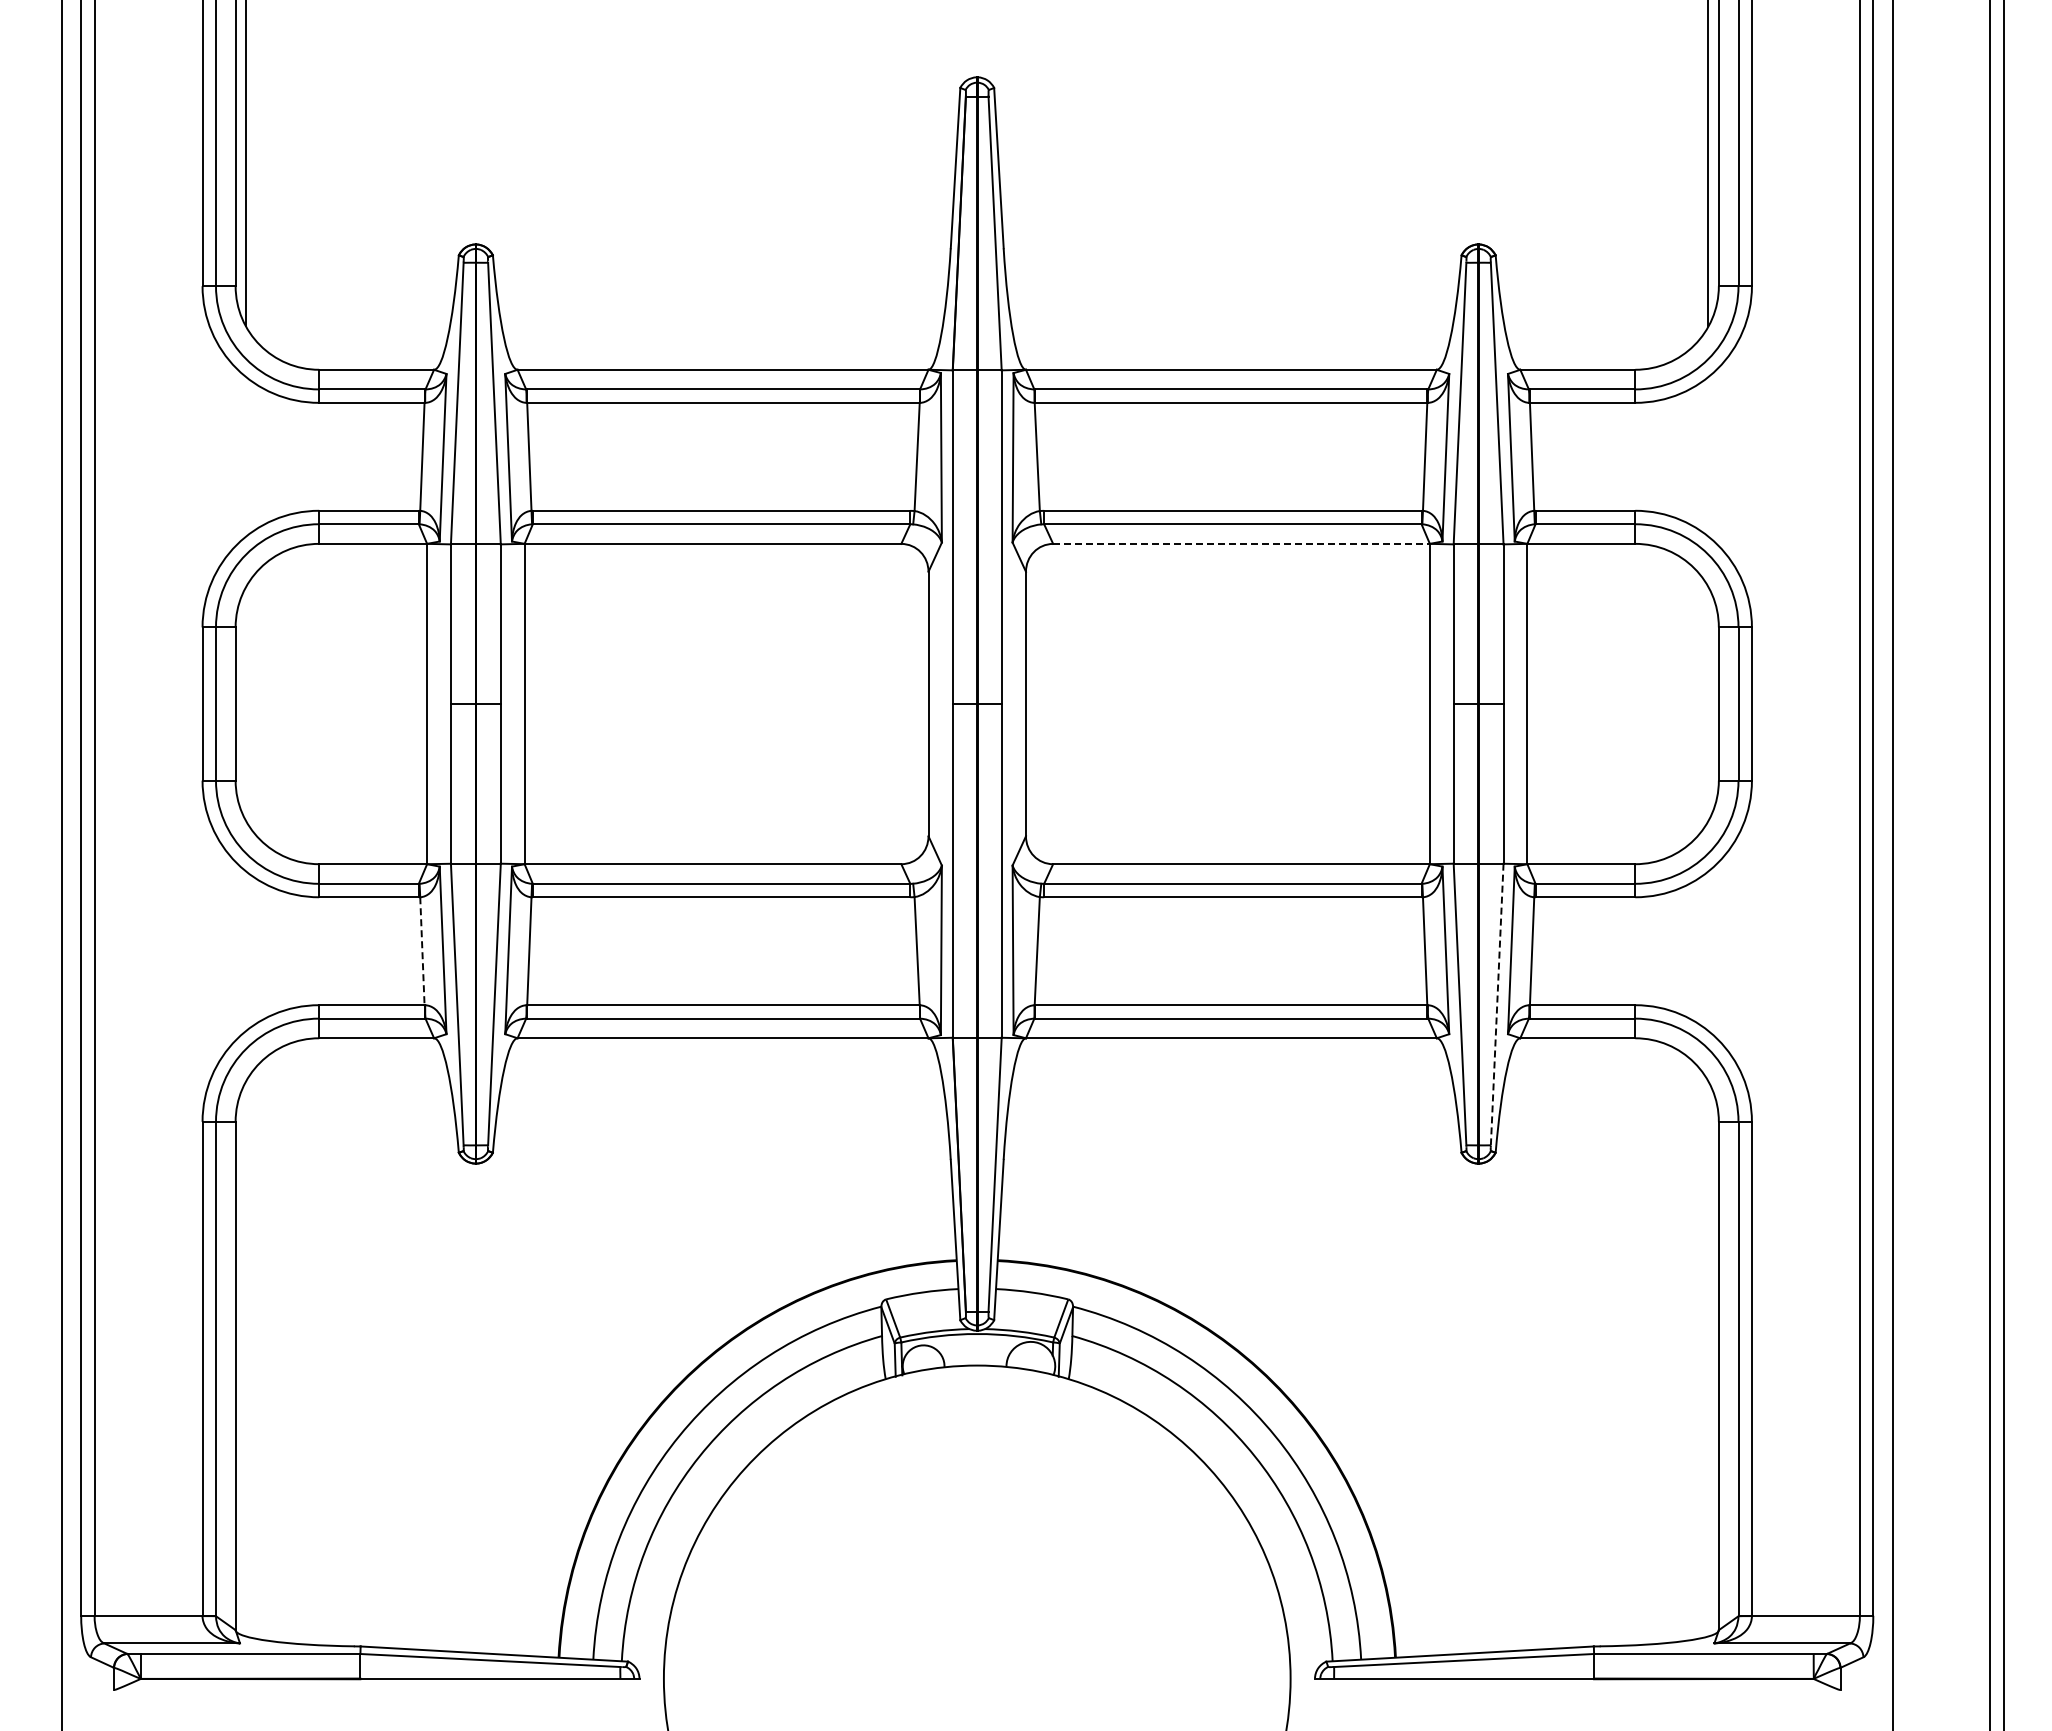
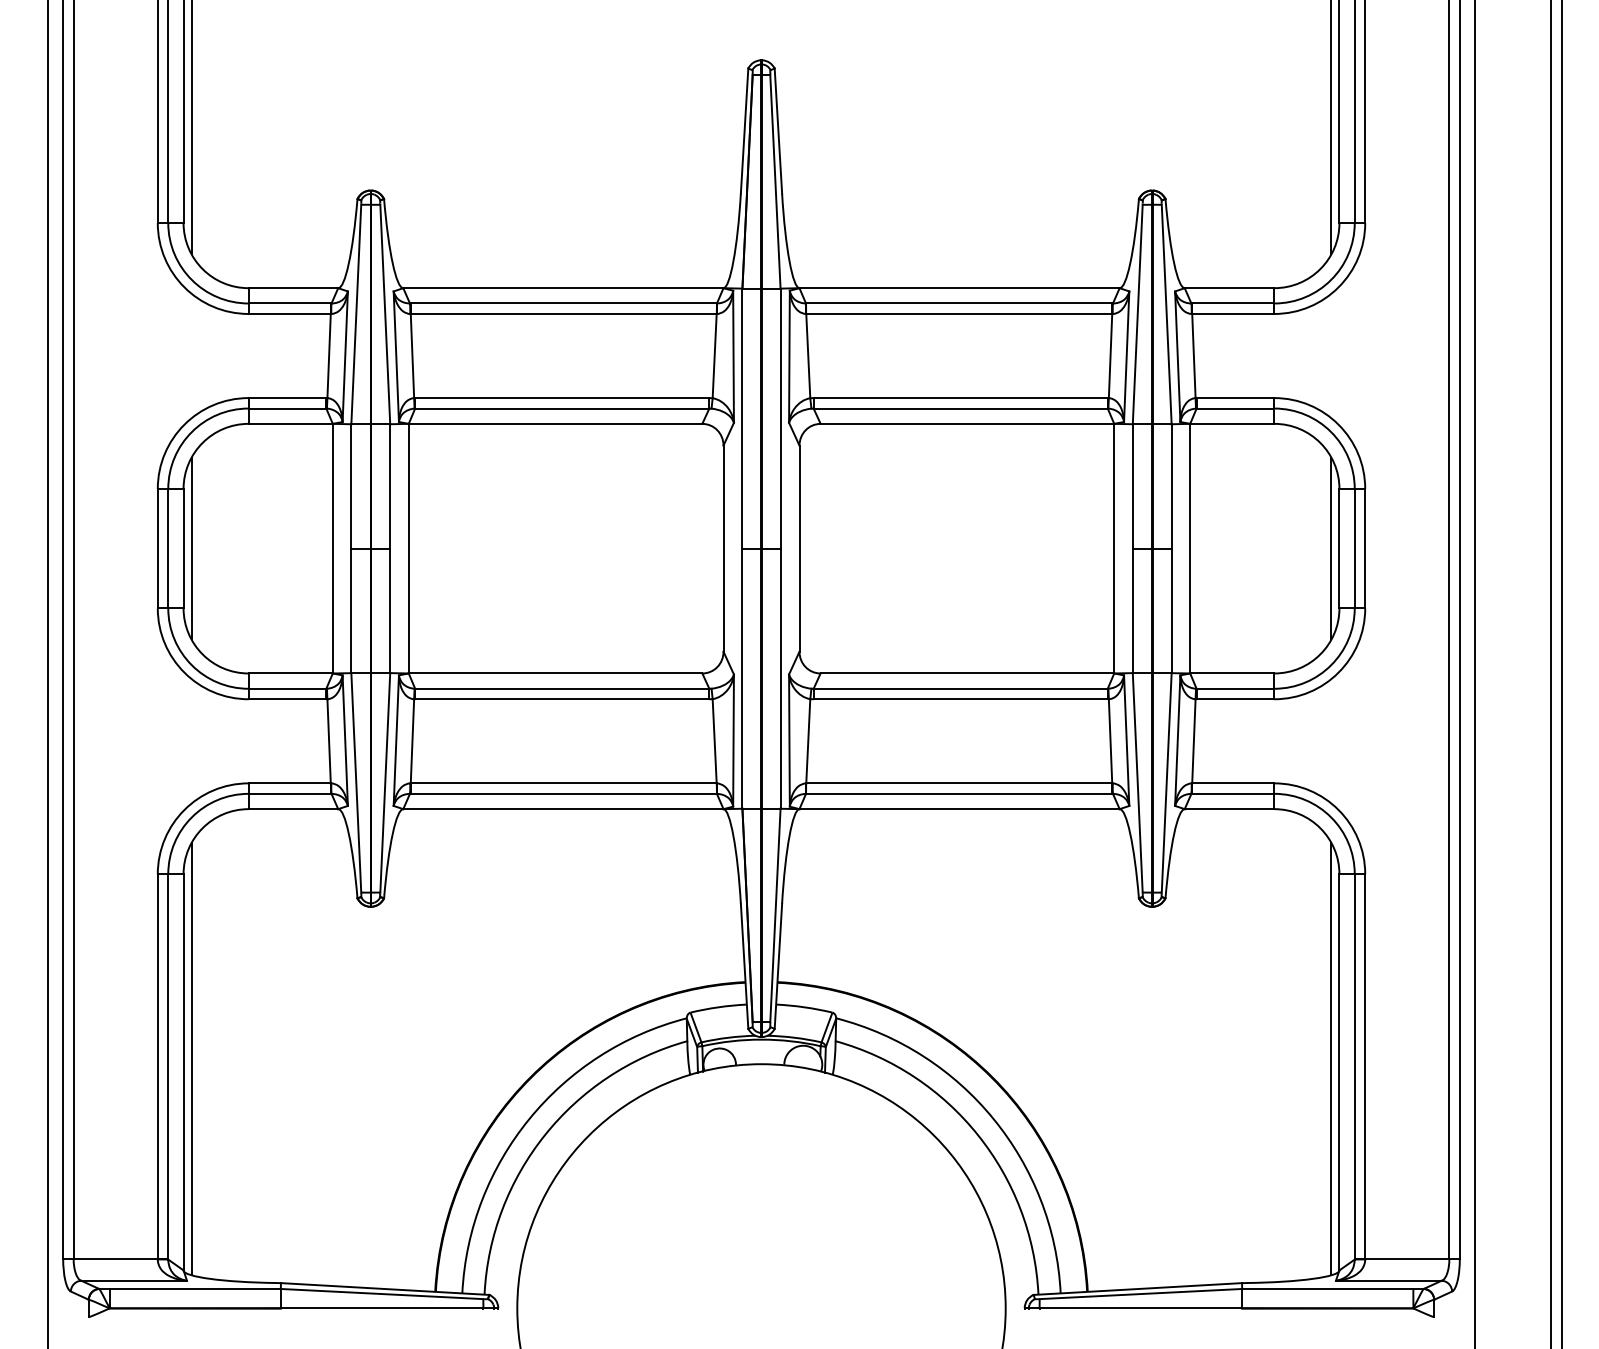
line: (1242, 543) -> (968, 423), dashed -> solid
line: (246, 703) -> (192, 548), added
line: (1708, 703) -> (1331, 548), added
line: (422, 951) -> (329, 741), dashed -> solid
line: (1497, 1004) -> (1166, 782), dashed -> solid
line: (246, 1359) -> (192, 1059), added
line: (1708, 1359) -> (1331, 1059), added

